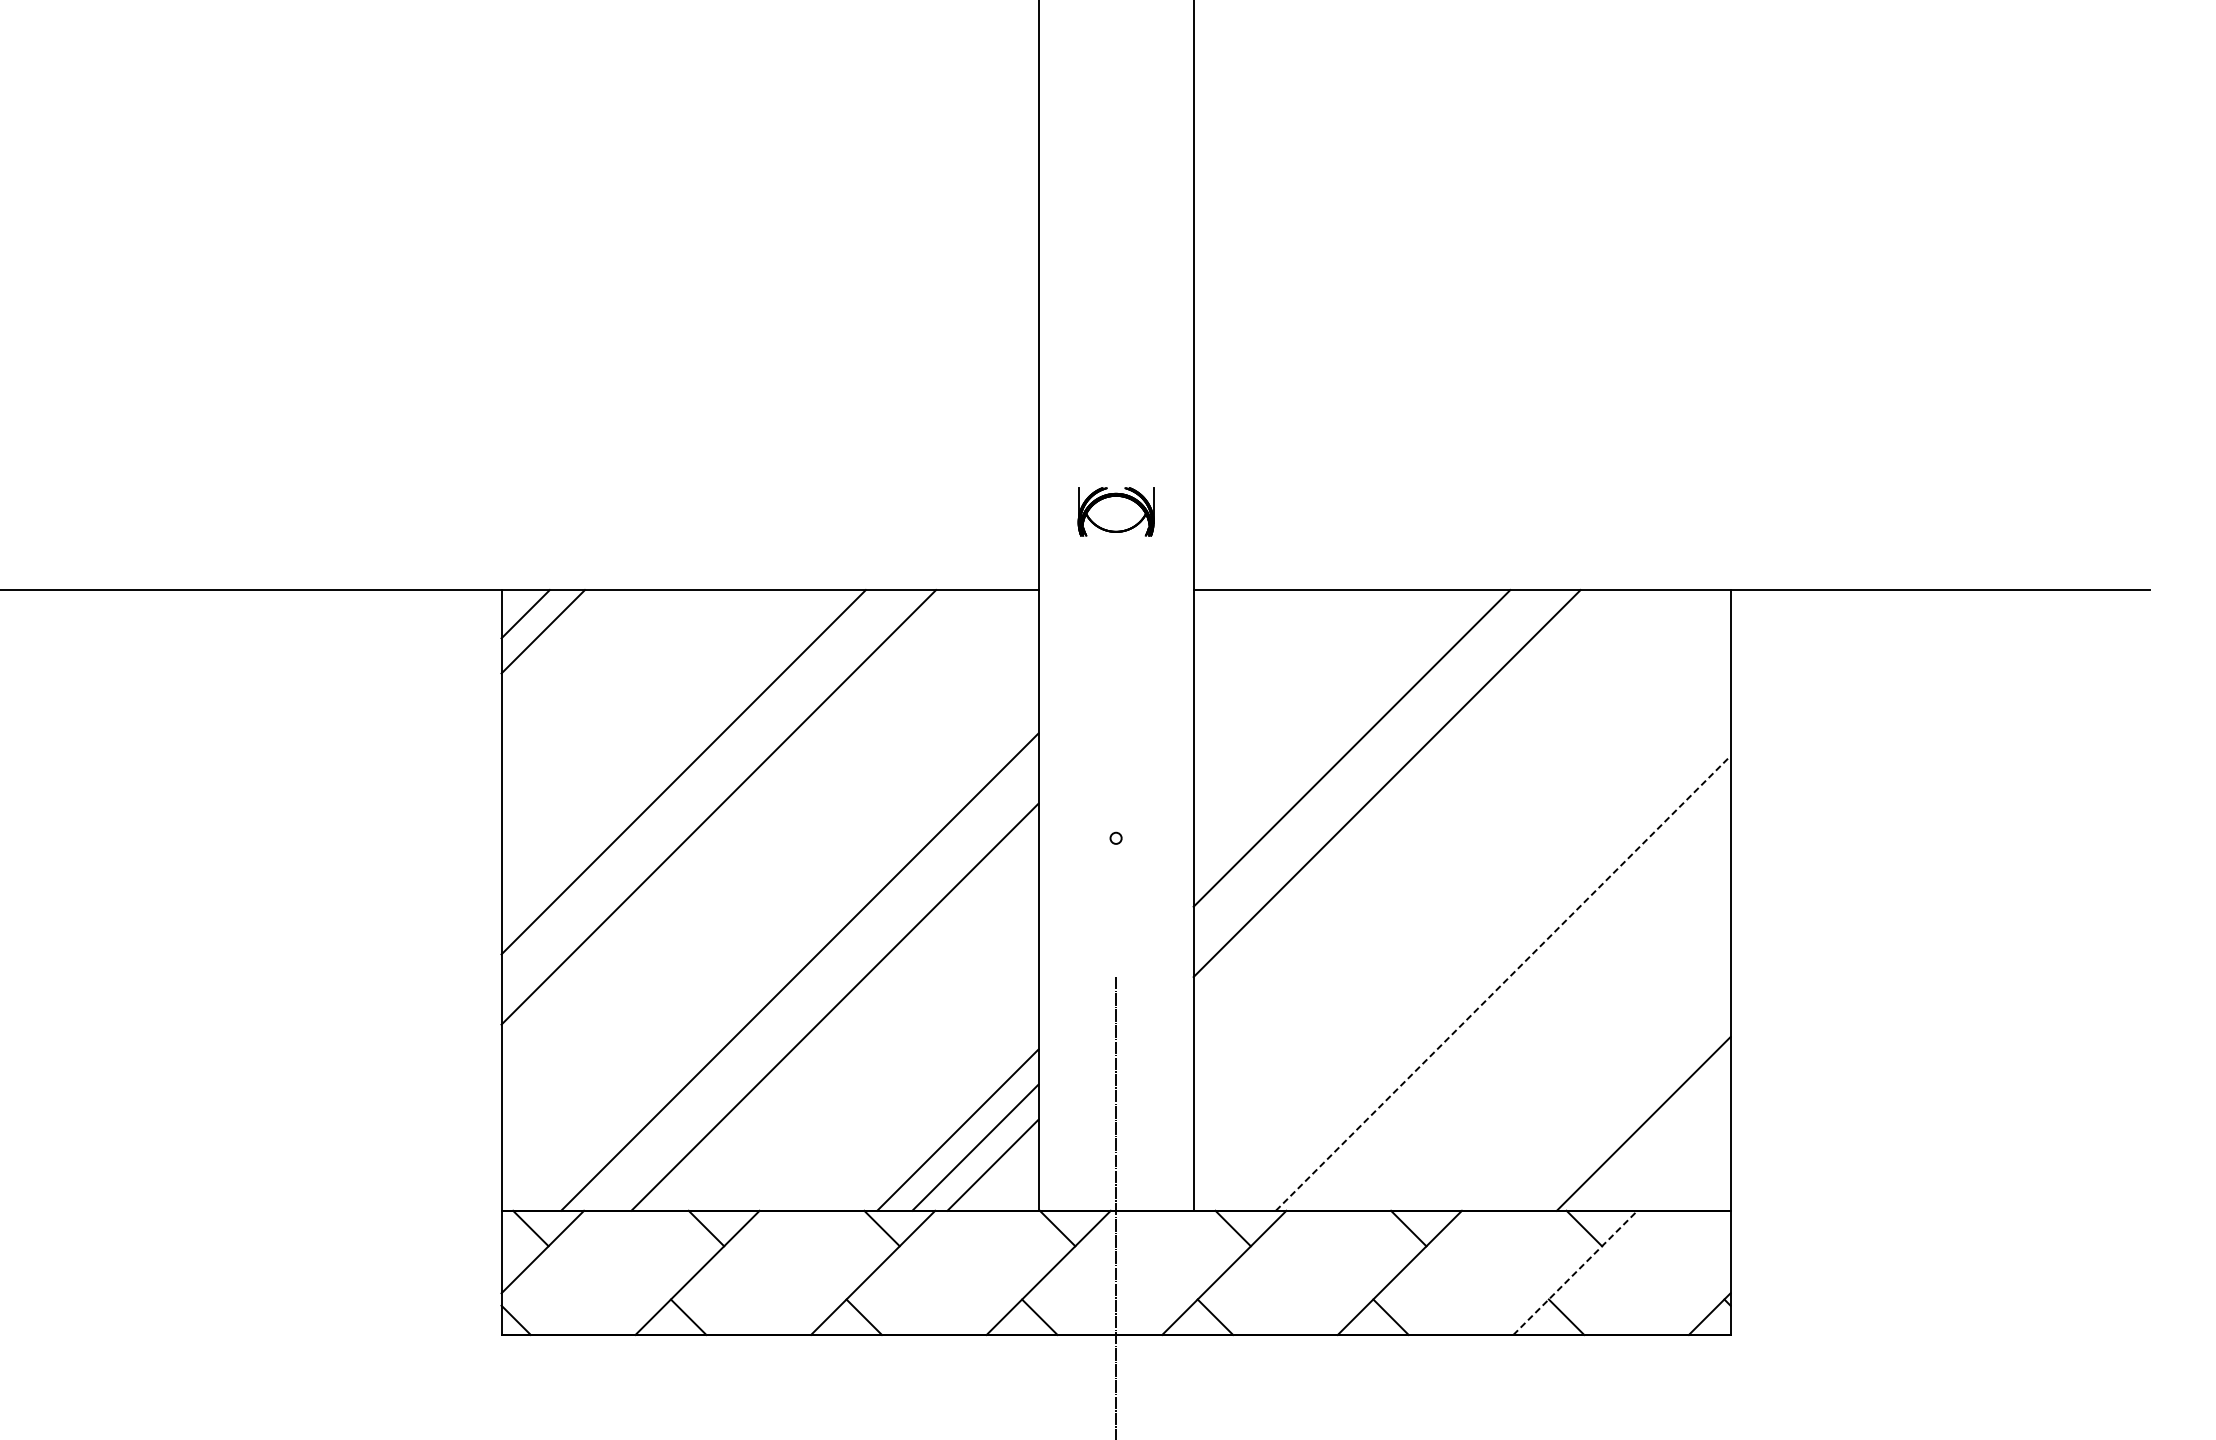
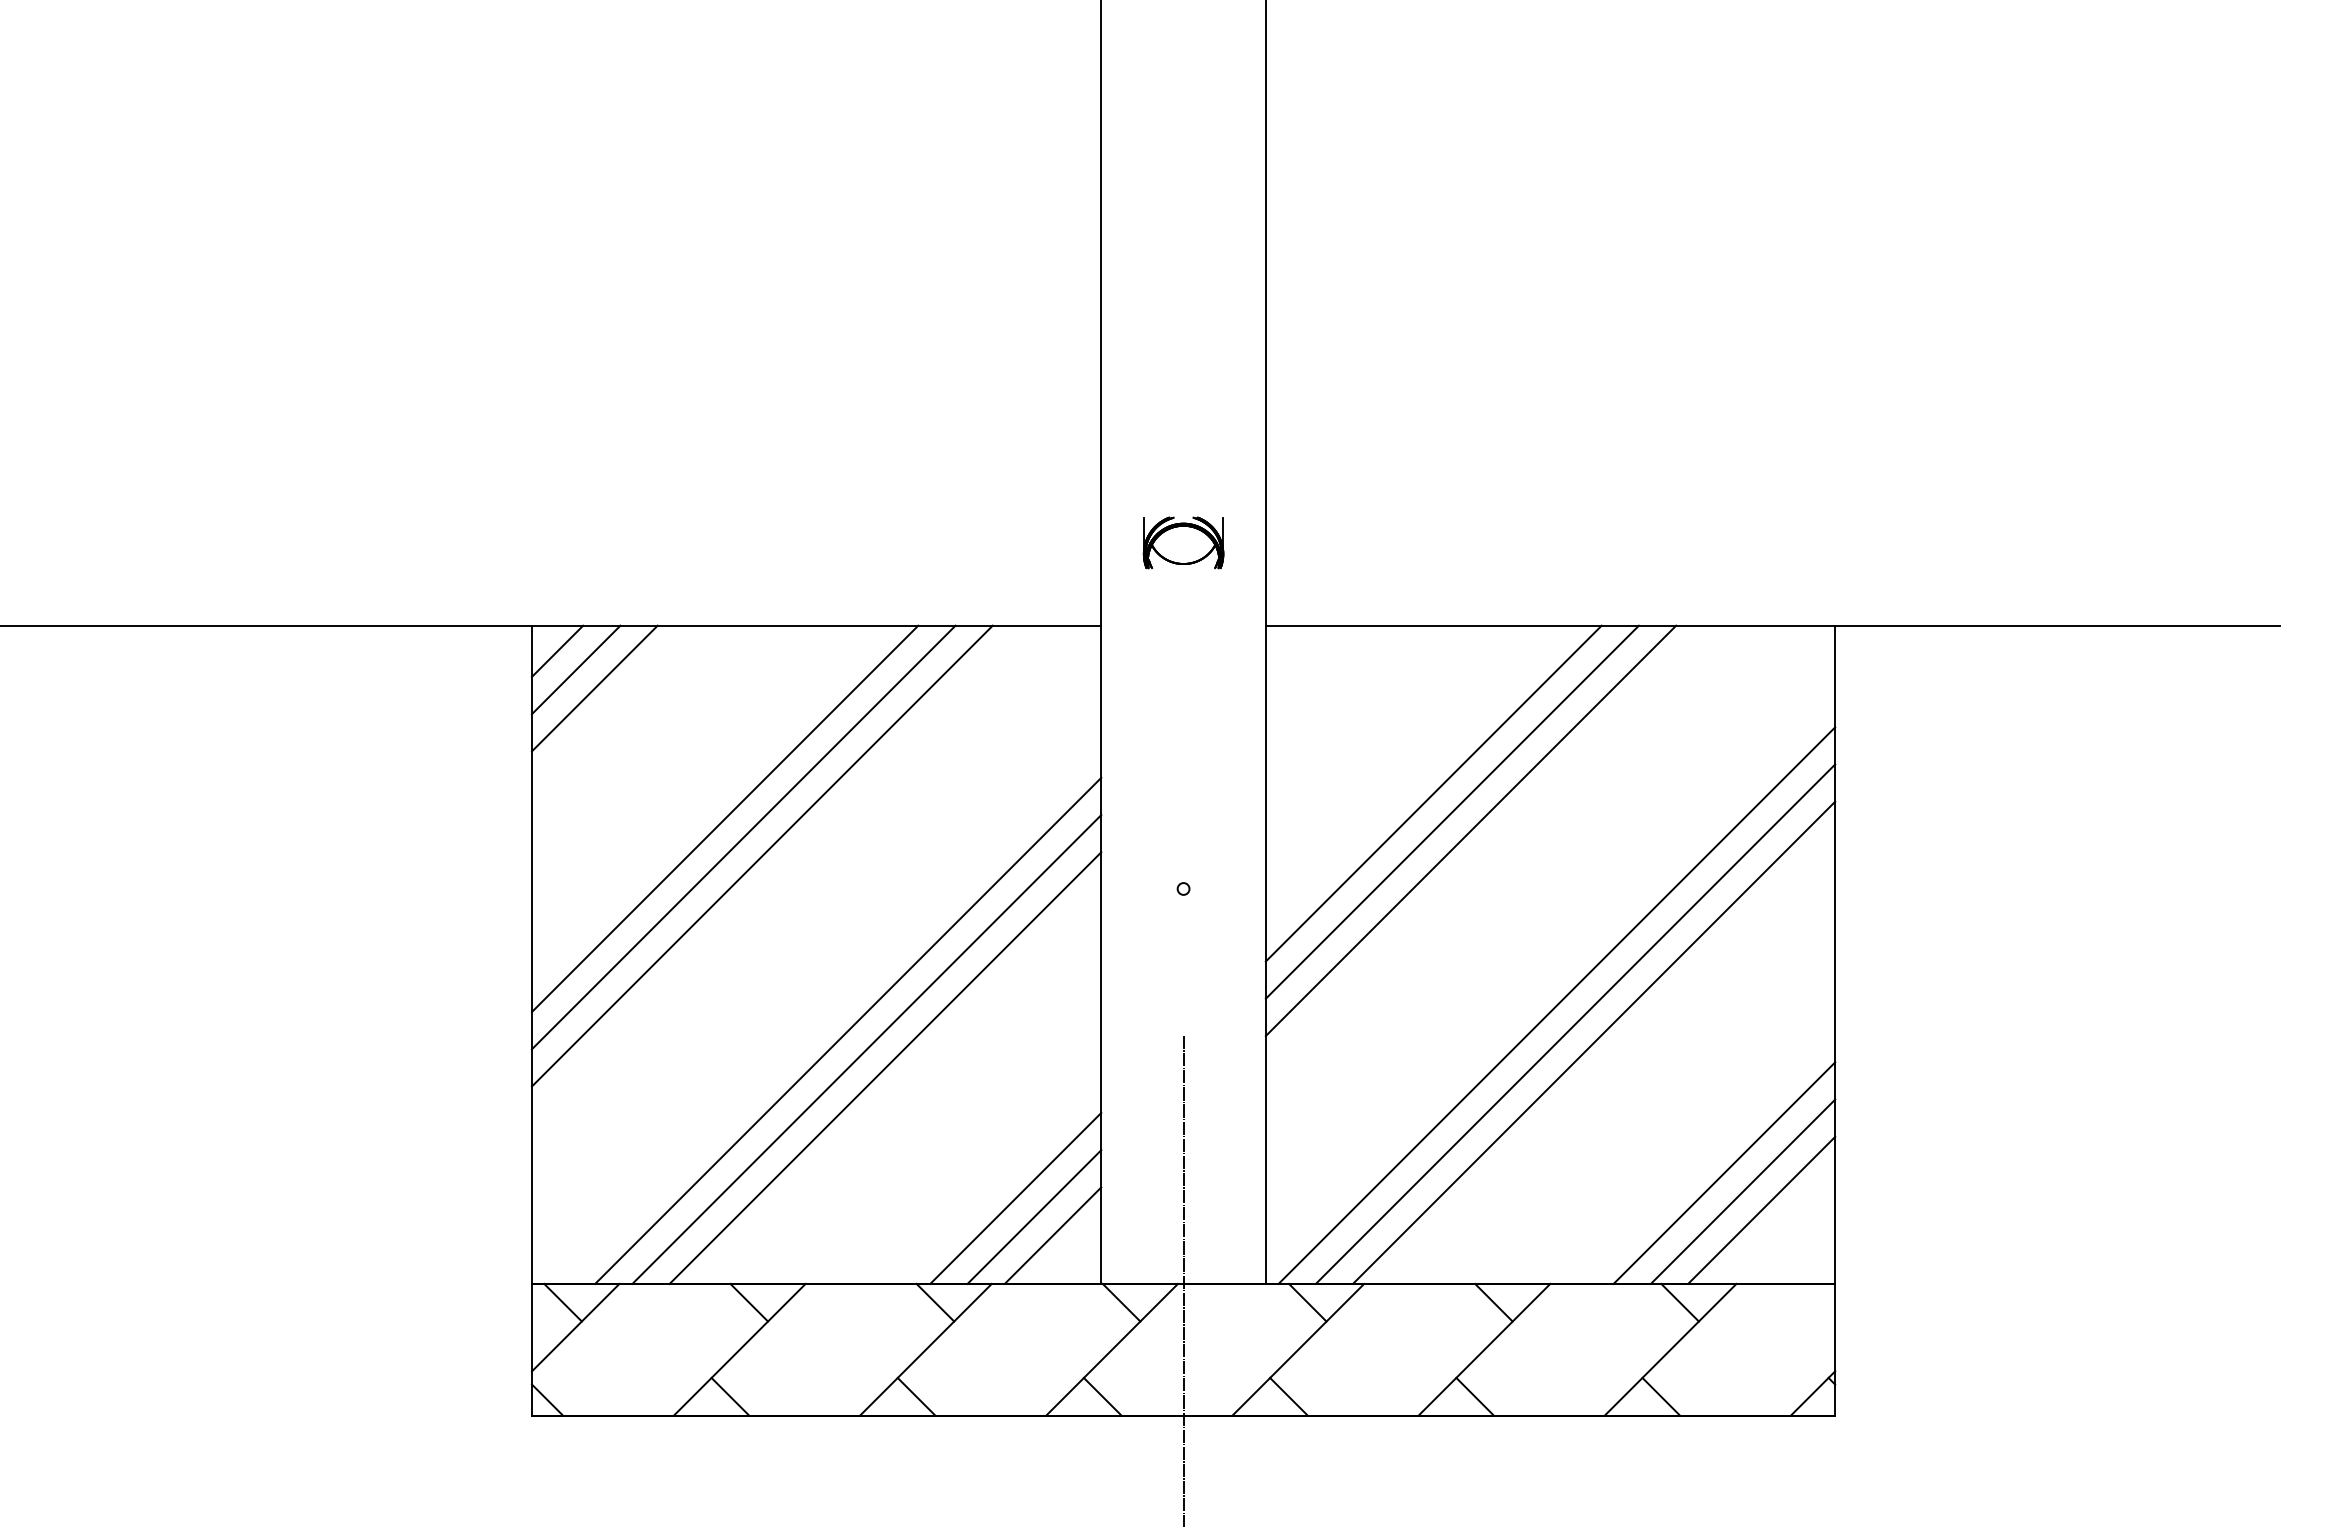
line: (560, 649) -> (594, 688), added
line: (1368, 765) -> (1451, 811), added
line: (701, 789) -> (743, 837), added
line: (1467, 948) -> (1556, 1005), added
line: (1485, 965) -> (1575, 1023), added
line: (1503, 983) -> (1594, 1042), dashed -> solid
line: (817, 989) -> (866, 1049), added
line: (1626, 1105) -> (1724, 1172), added
line: (1661, 1140) -> (1761, 1209), added
line: (1576, 1272) -> (1671, 1349), dashed -> solid

